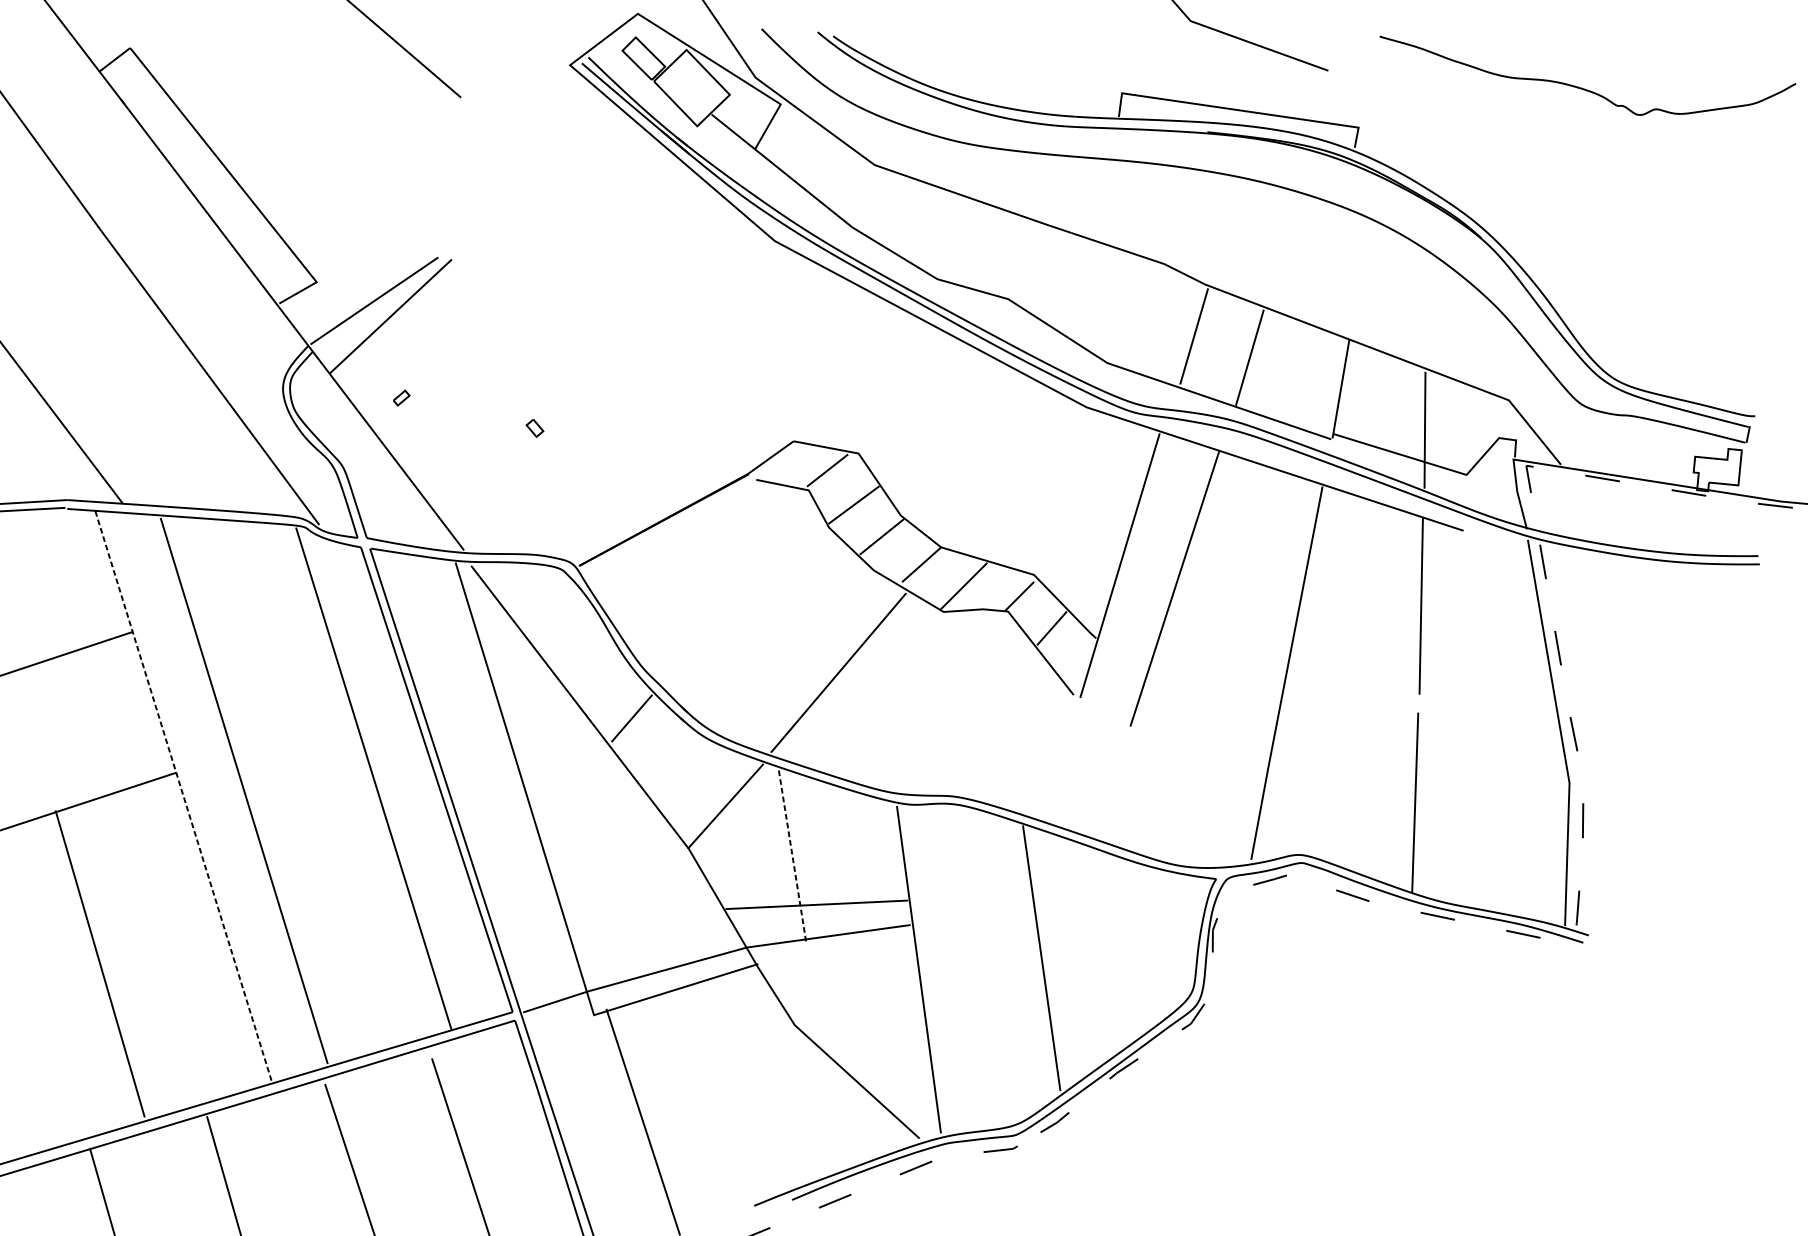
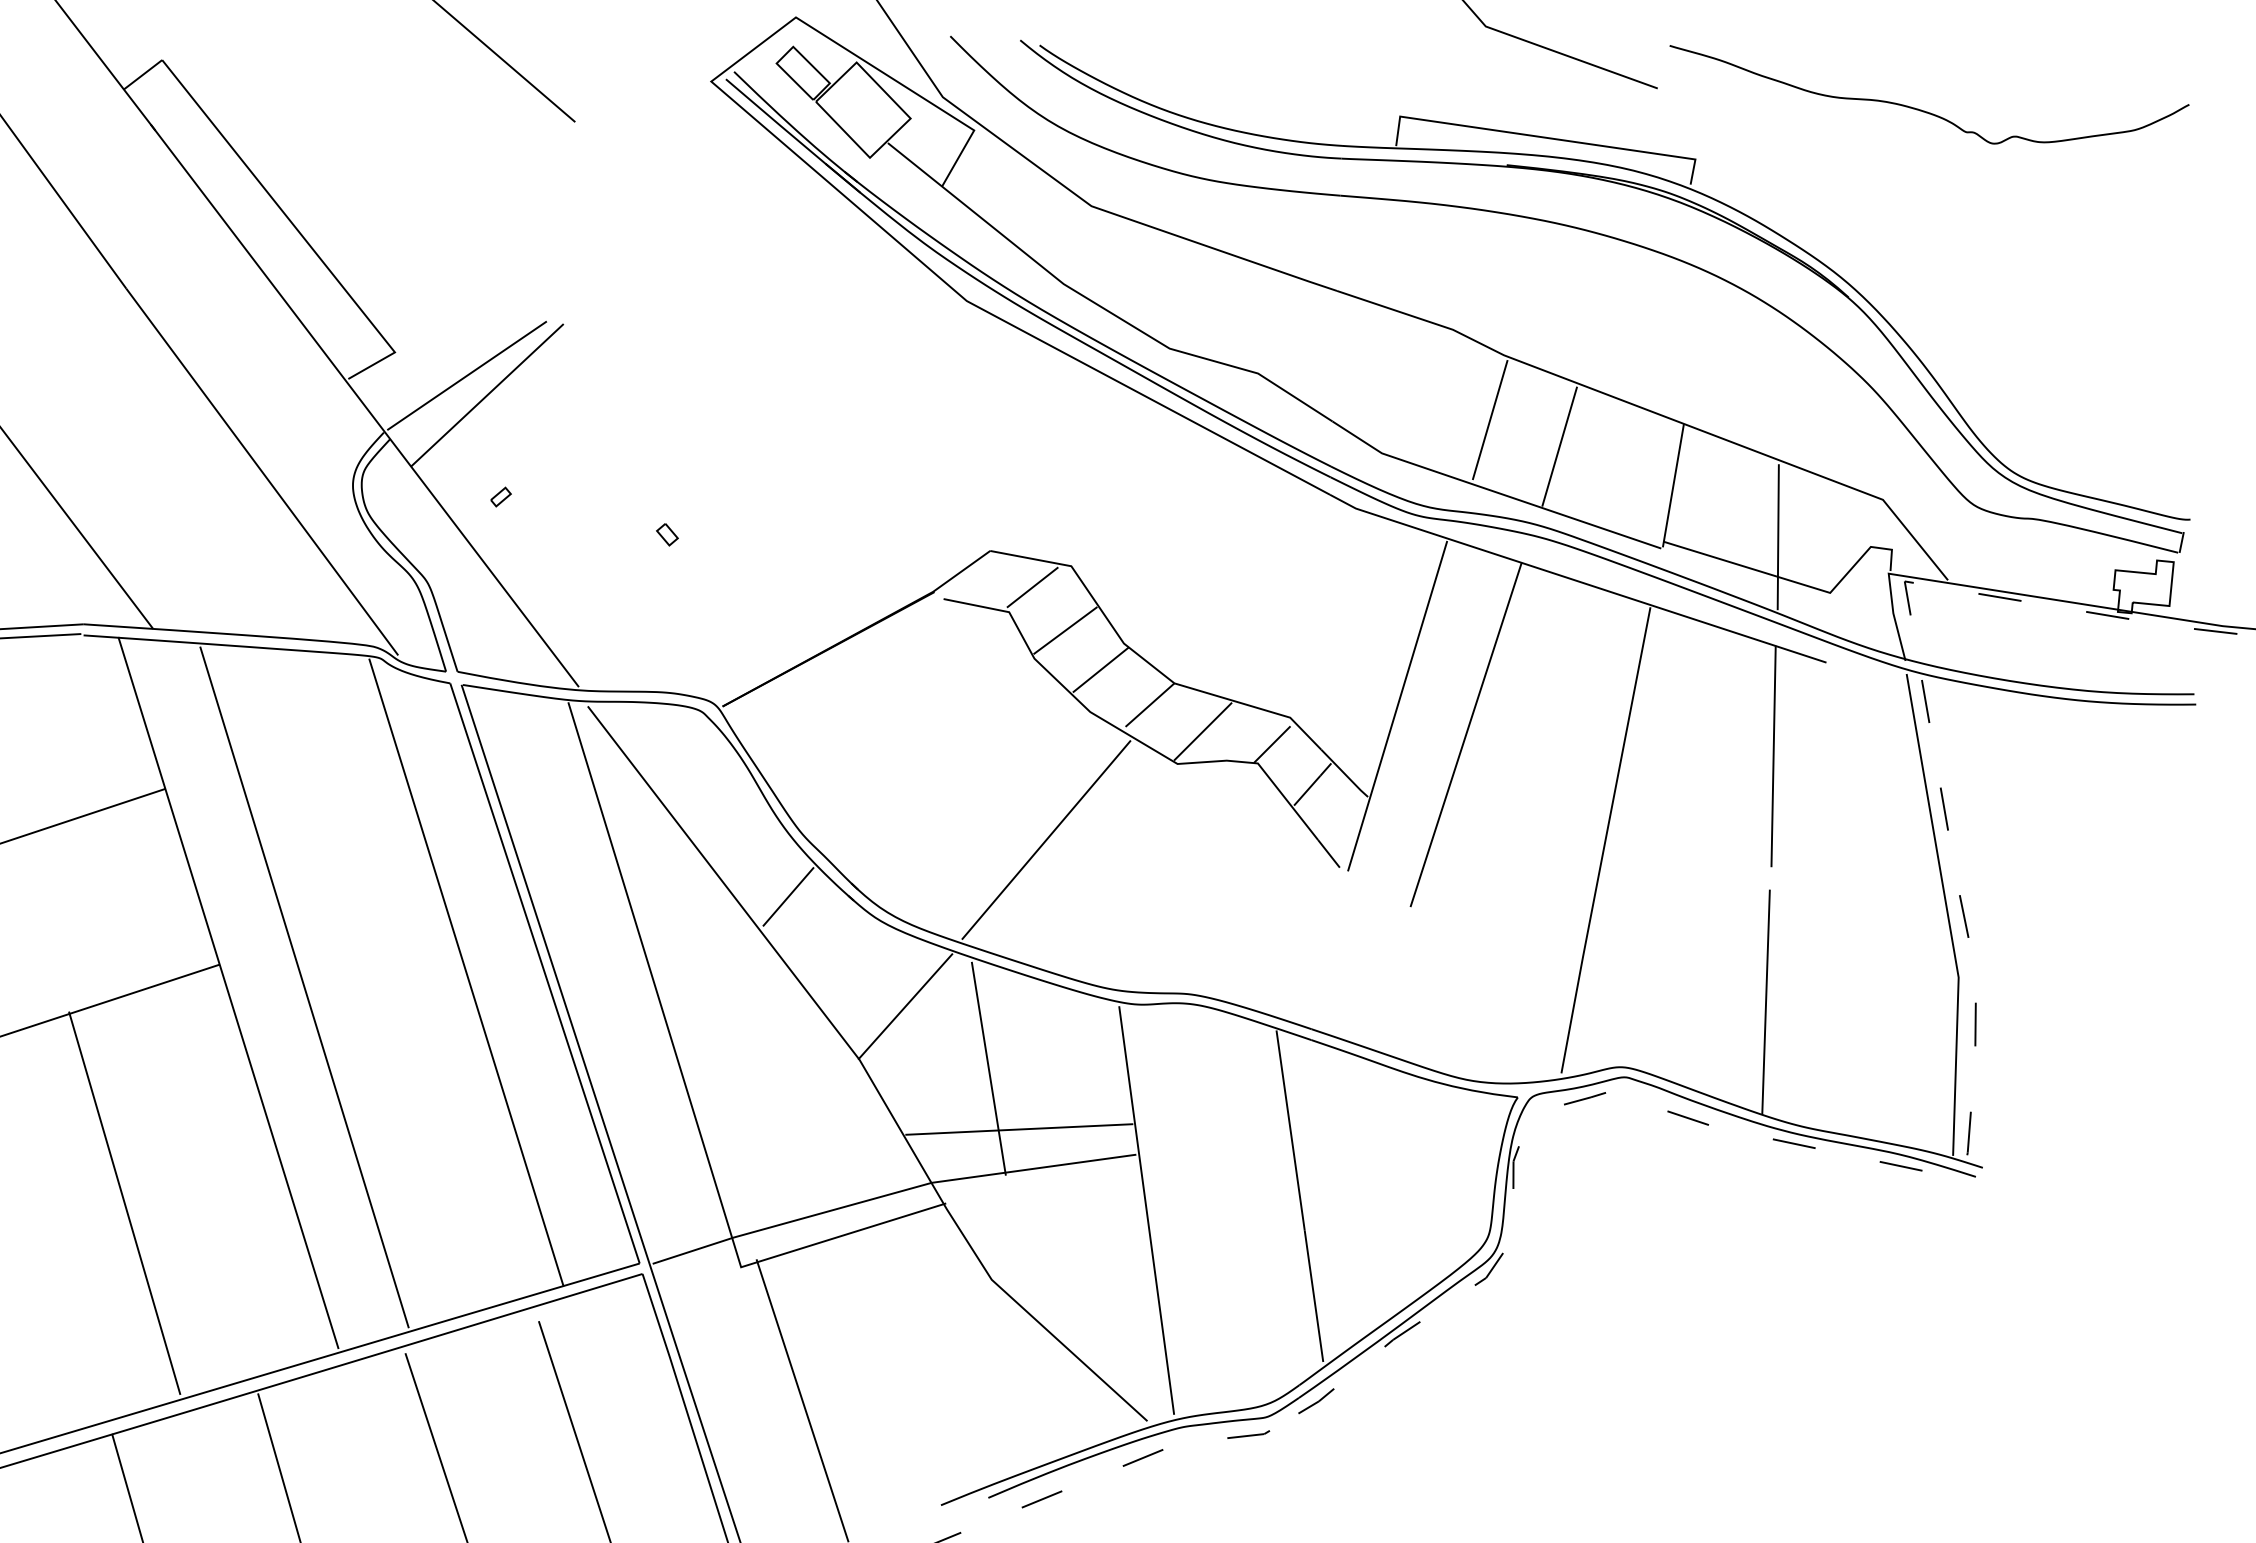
curve: (1583, 88) -> (1924, 110), moved
line: (183, 795) -> (228, 992), dashed -> solid
line: (792, 856) -> (988, 1069), dashed -> solid

